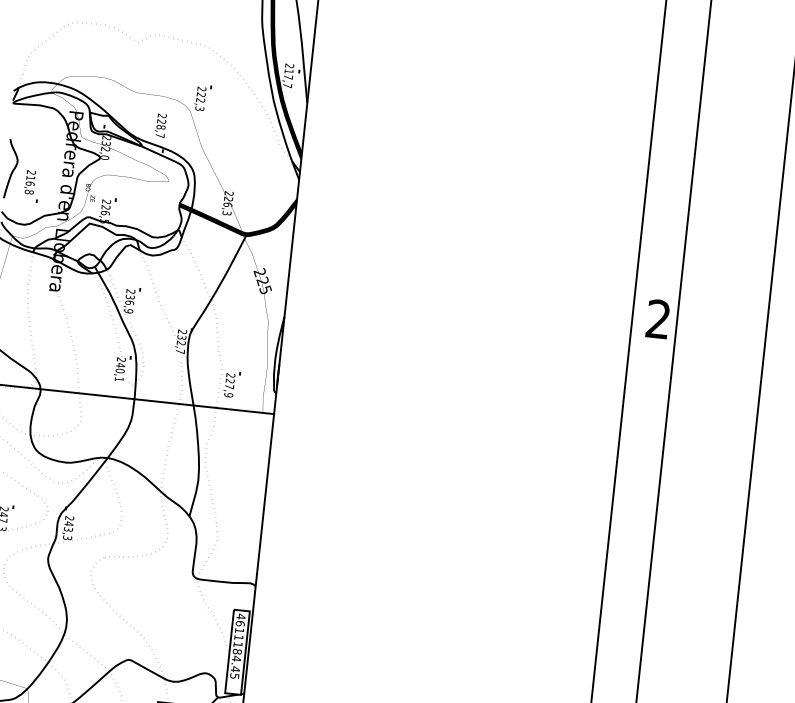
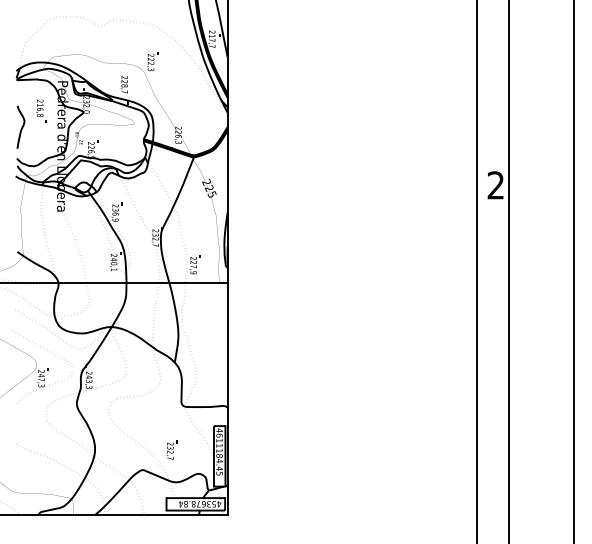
part: (31, 185) -> (41, 110), moved
part: (172, 635) -> (171, 449), added

